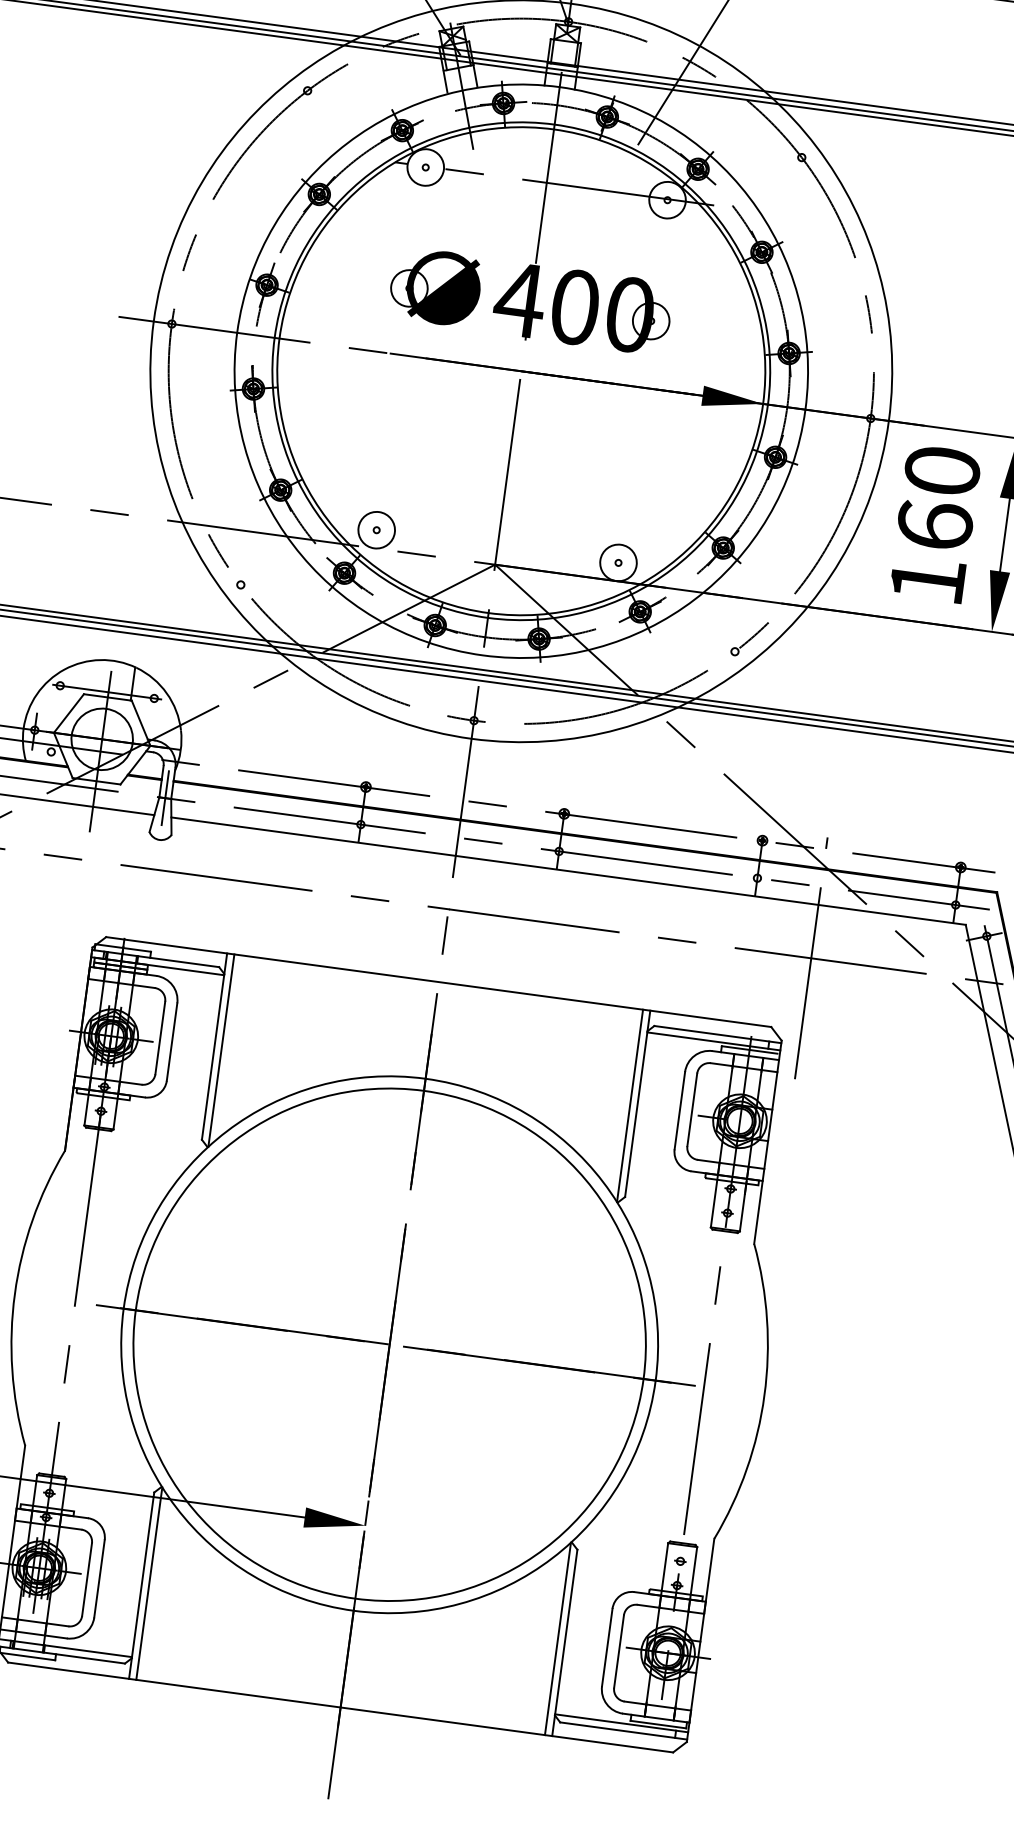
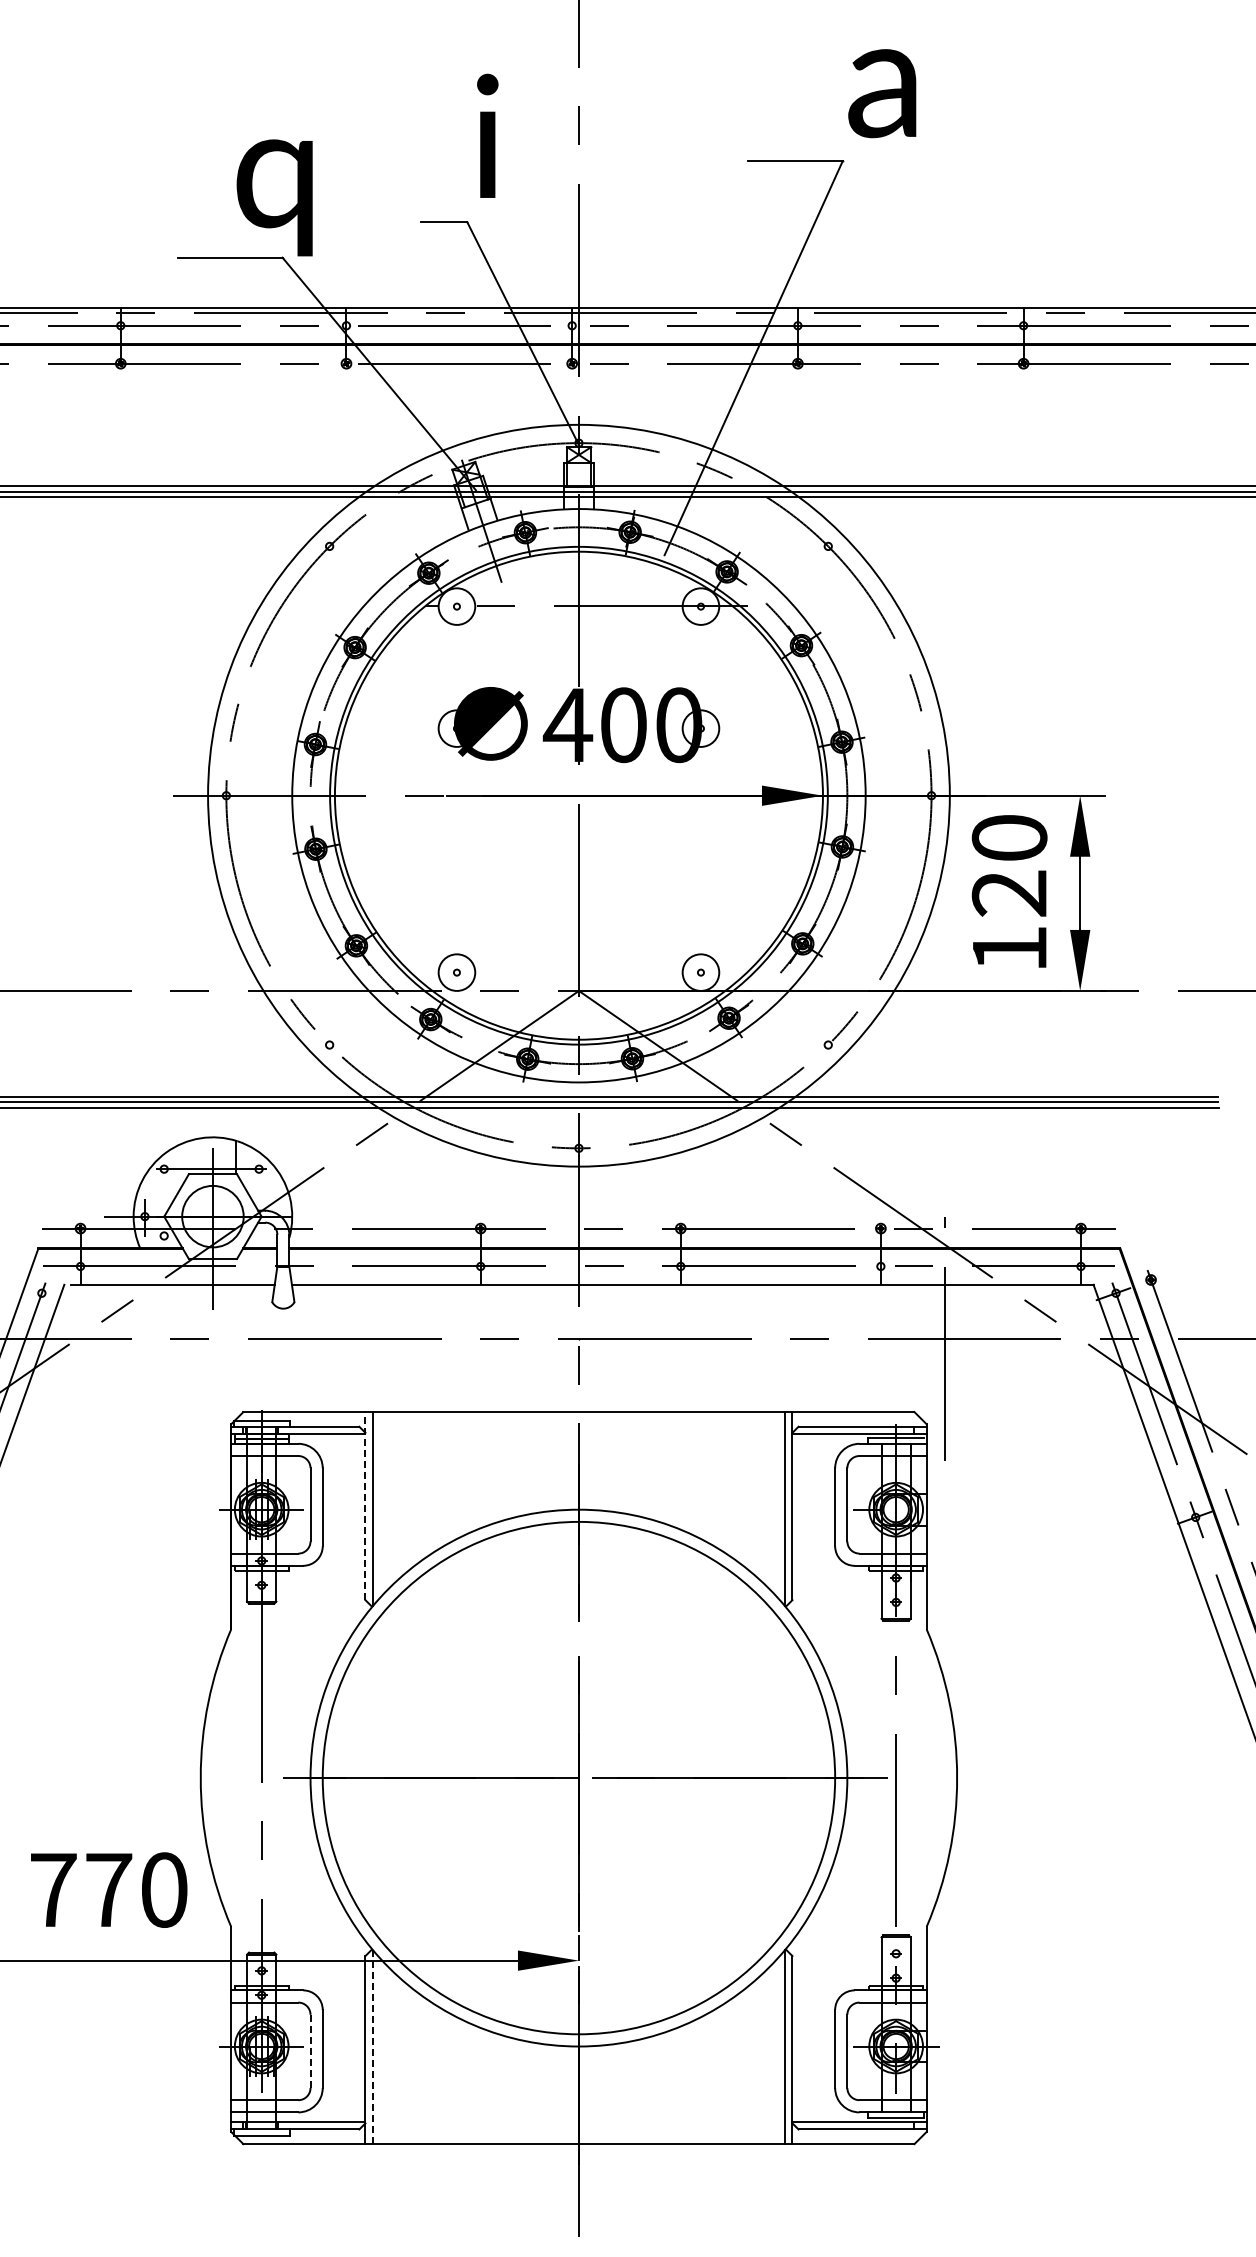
text: (934, 525) -> (1009, 893), 160 -> 120
line: (165, 798) -> (283, 1266), removed
line: (214, 1046) -> (365, 1505), solid -> dashed
line: (87, 1579) -> (310, 2051), solid -> dashed
line: (148, 1584) -> (372, 2047), solid -> dashed

